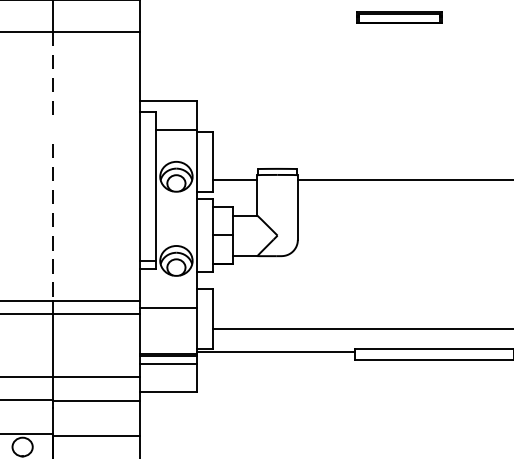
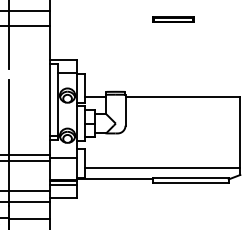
line: (52, 75) -> (8, 47), dashed -> solid
line: (52, 222) -> (8, 117), dashed -> solid

